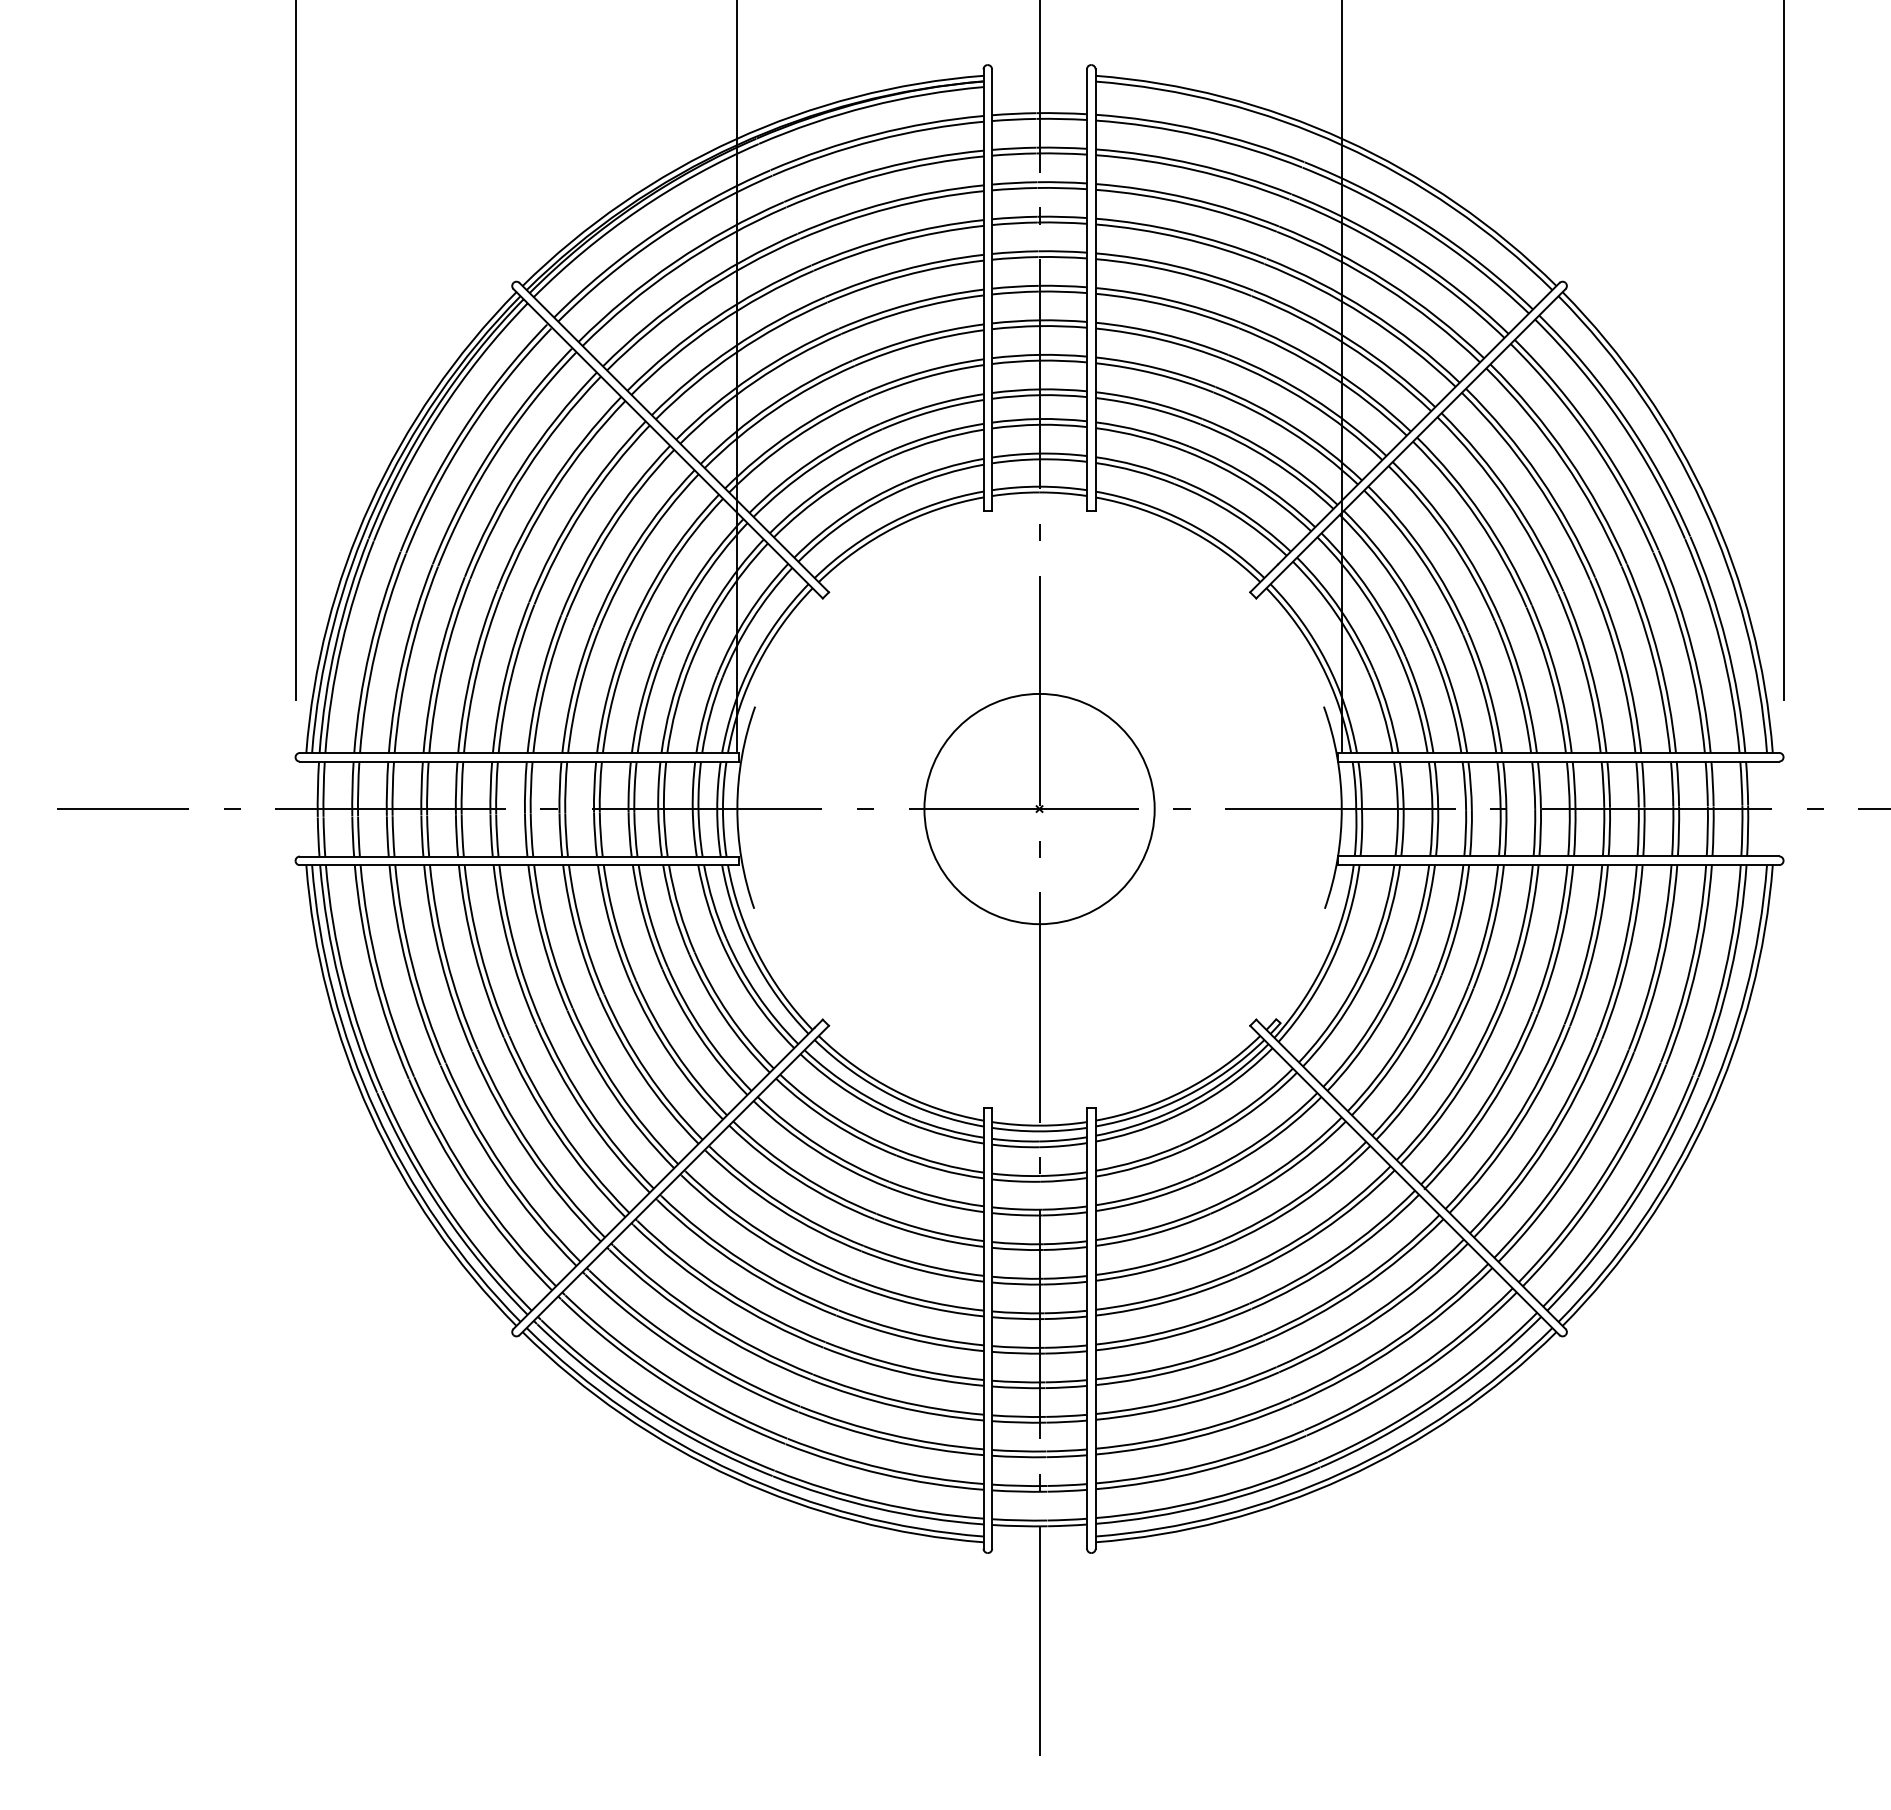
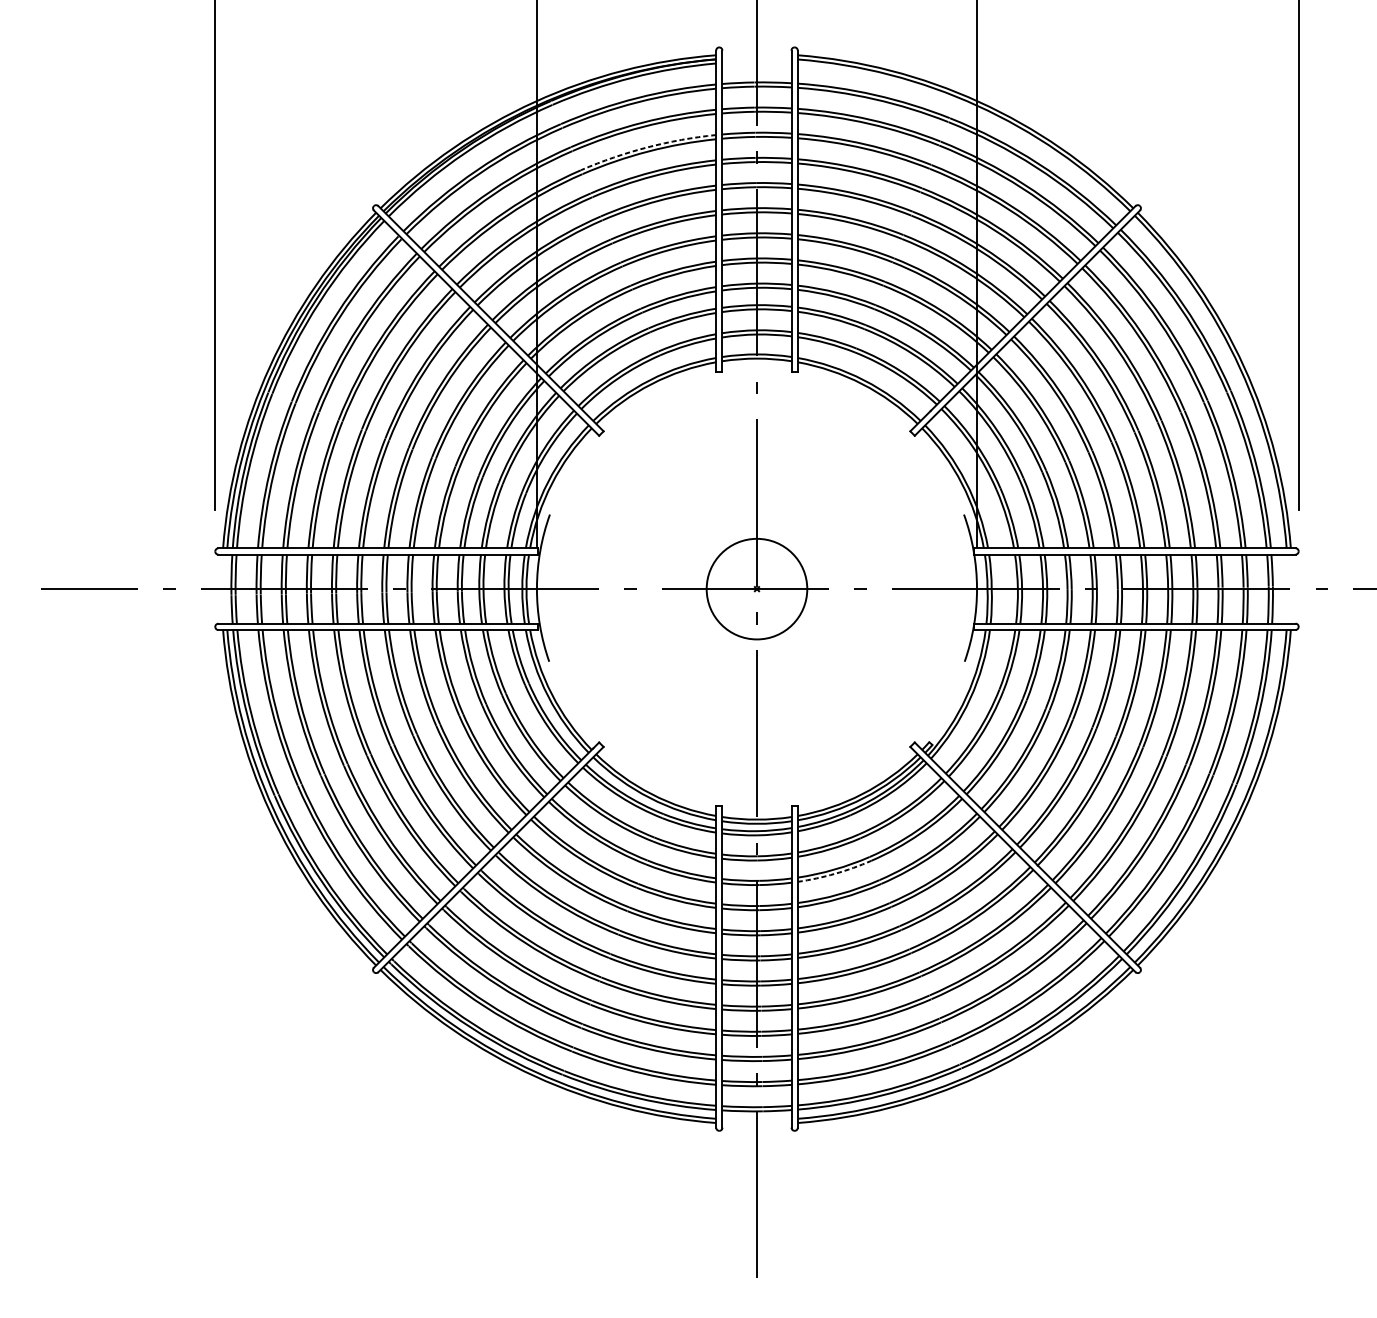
arc: (888, 202) -> (646, 147), solid -> dashed
circle: (1039, 808) -> (756, 588), size x0.6
arc: (1147, 1199) -> (835, 873), solid -> dashed

